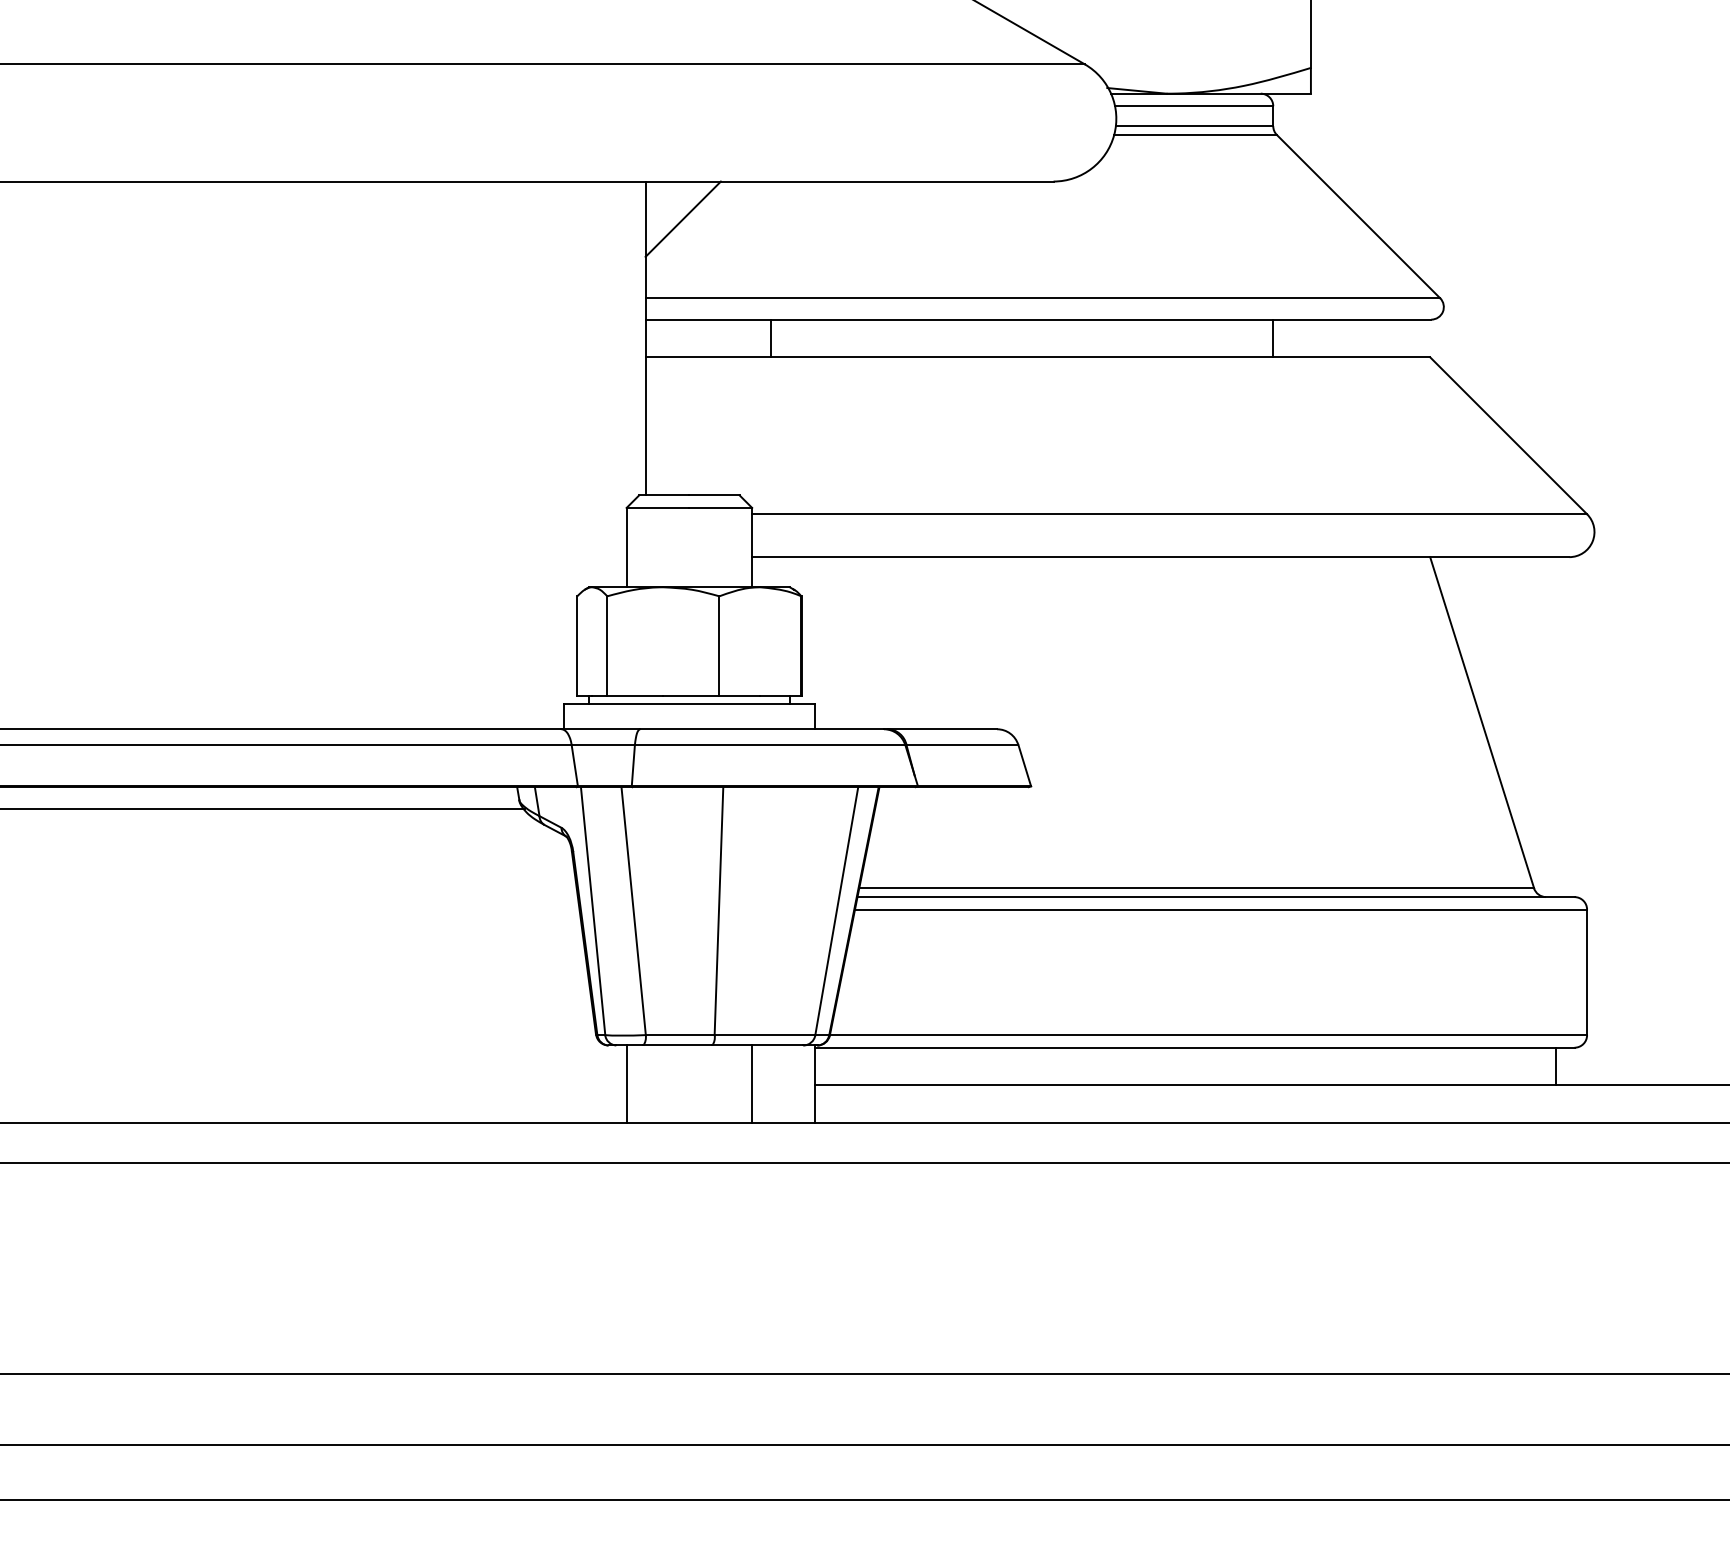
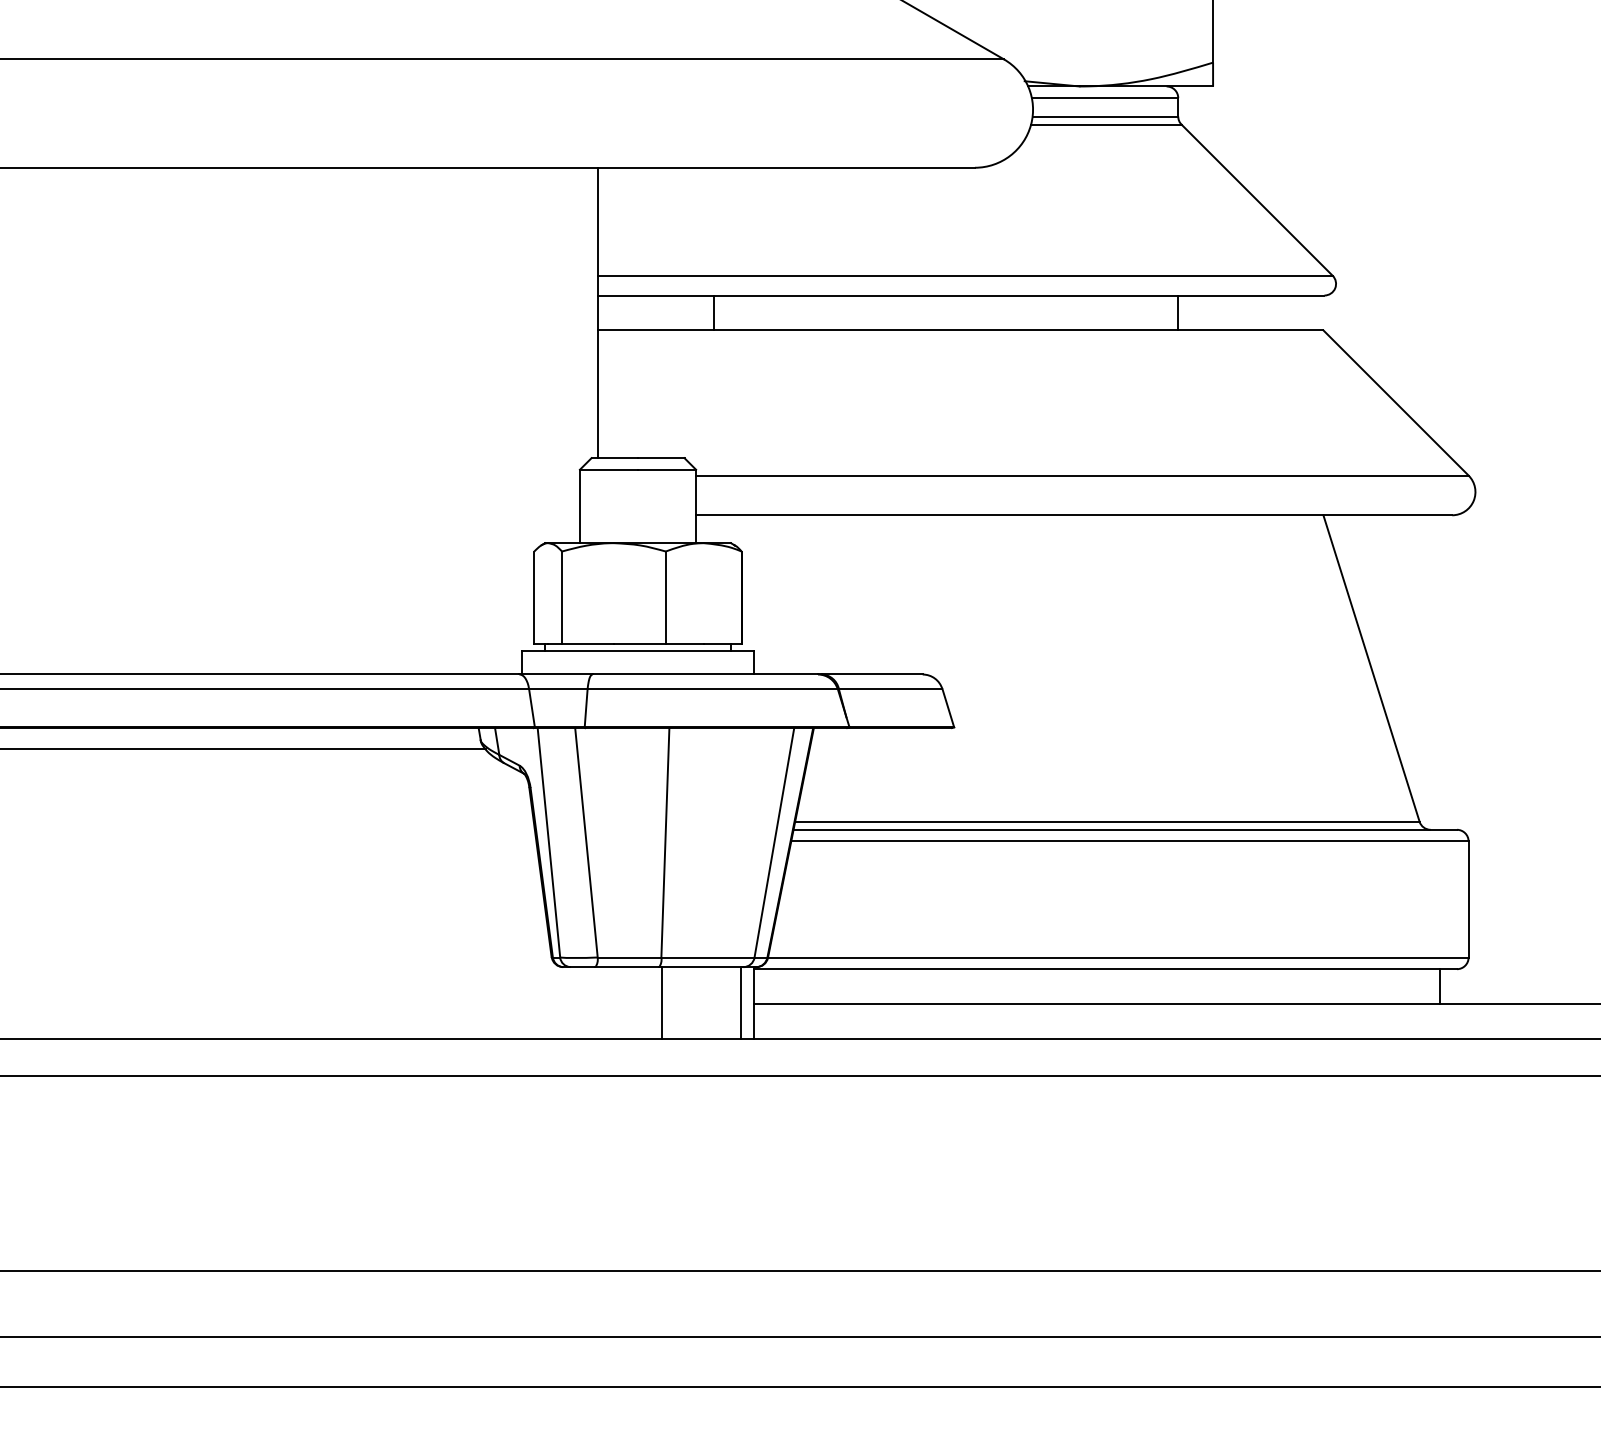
line: (683, 219) -> (632, 202), removed
line: (626, 1083) -> (661, 1002), moved
line: (752, 1083) -> (741, 1002), moved

